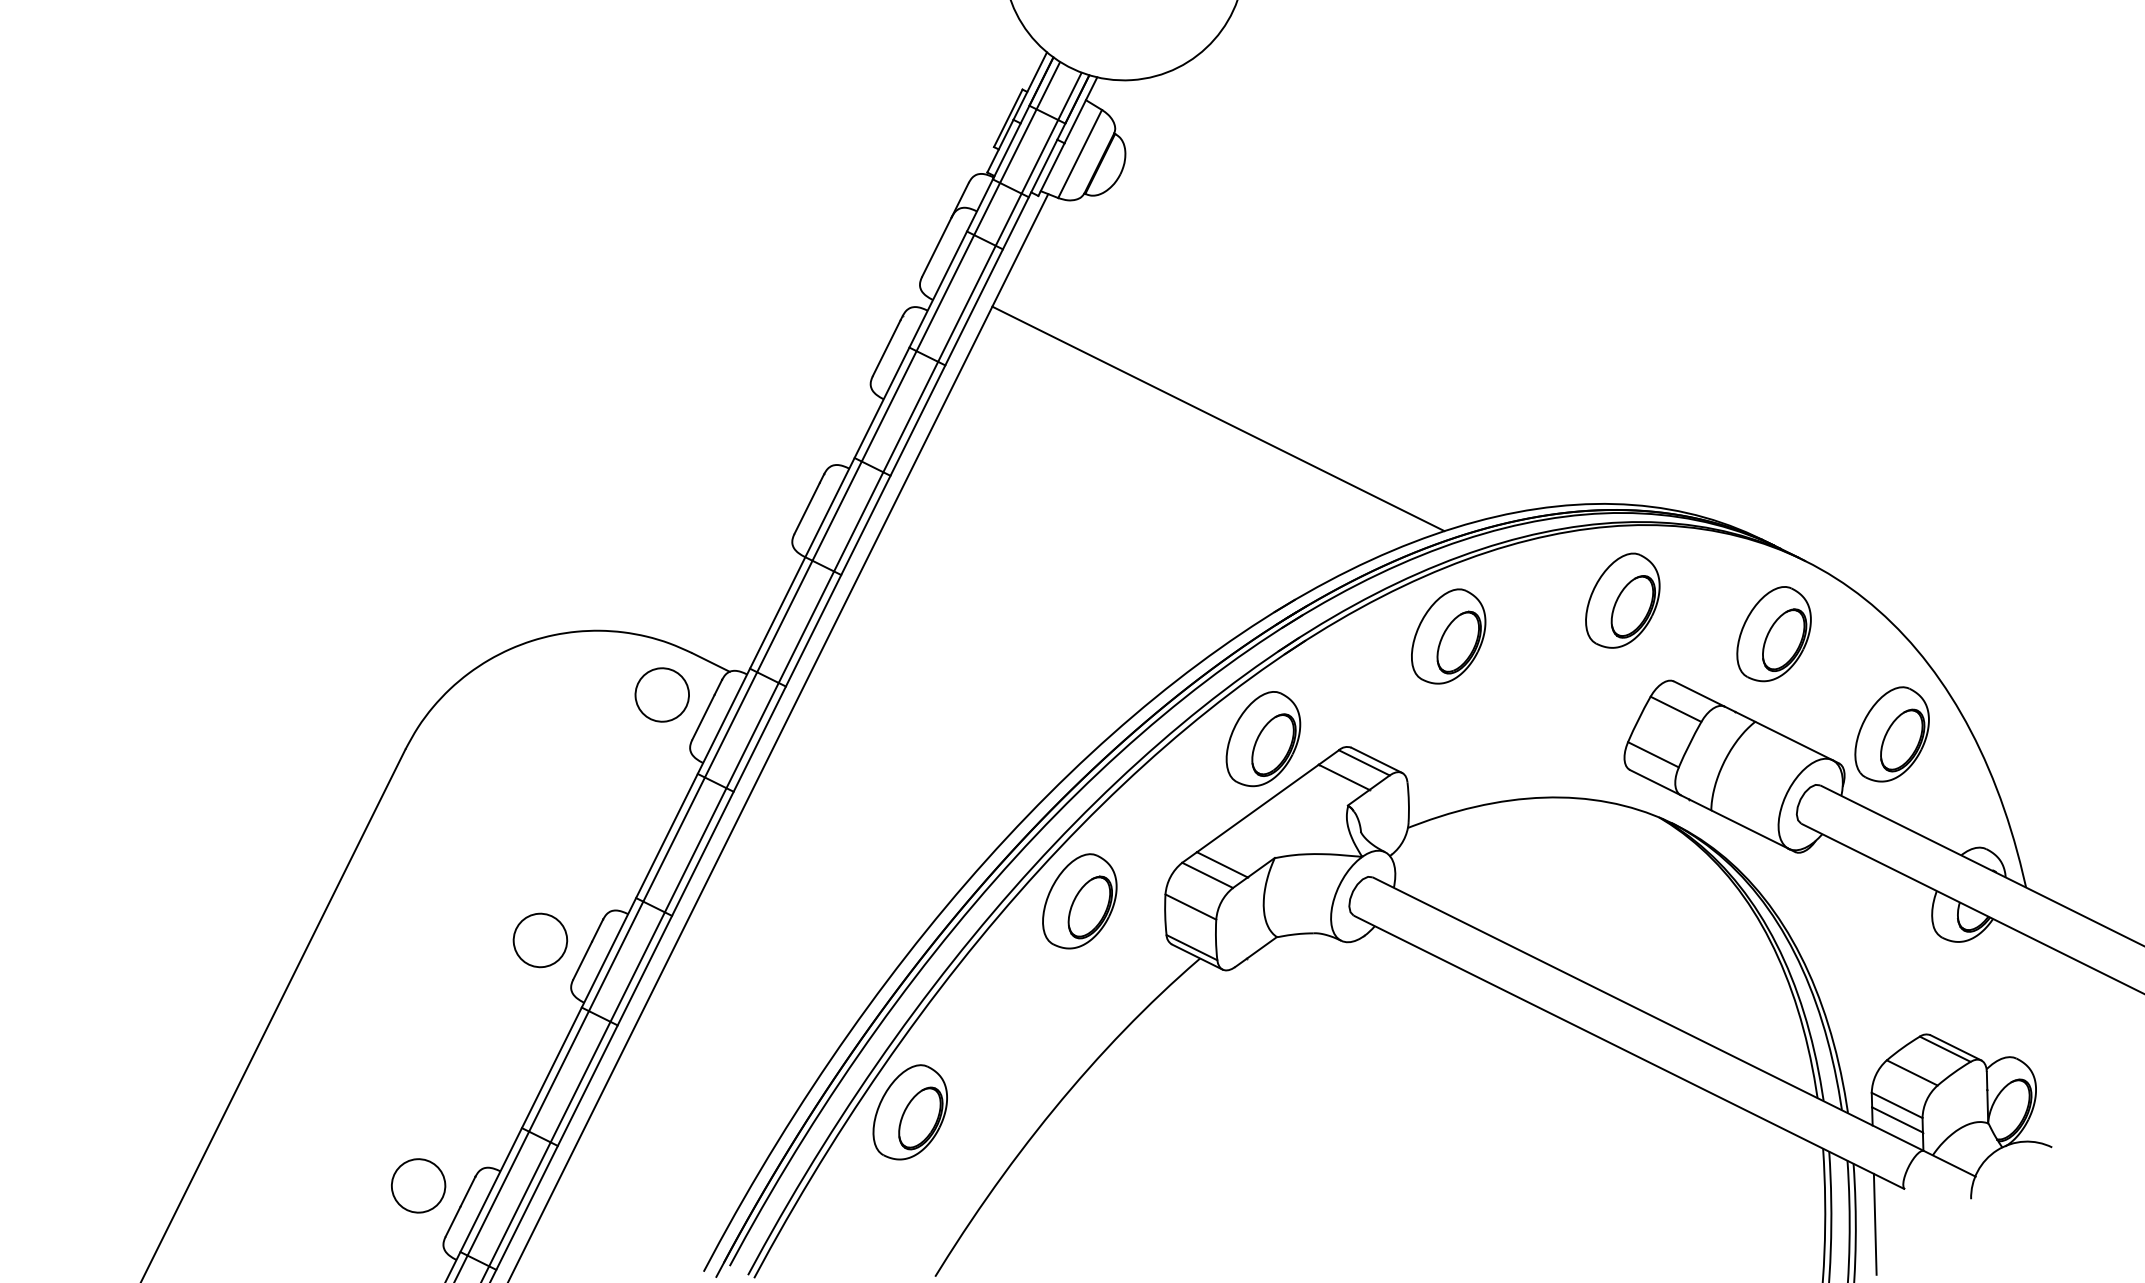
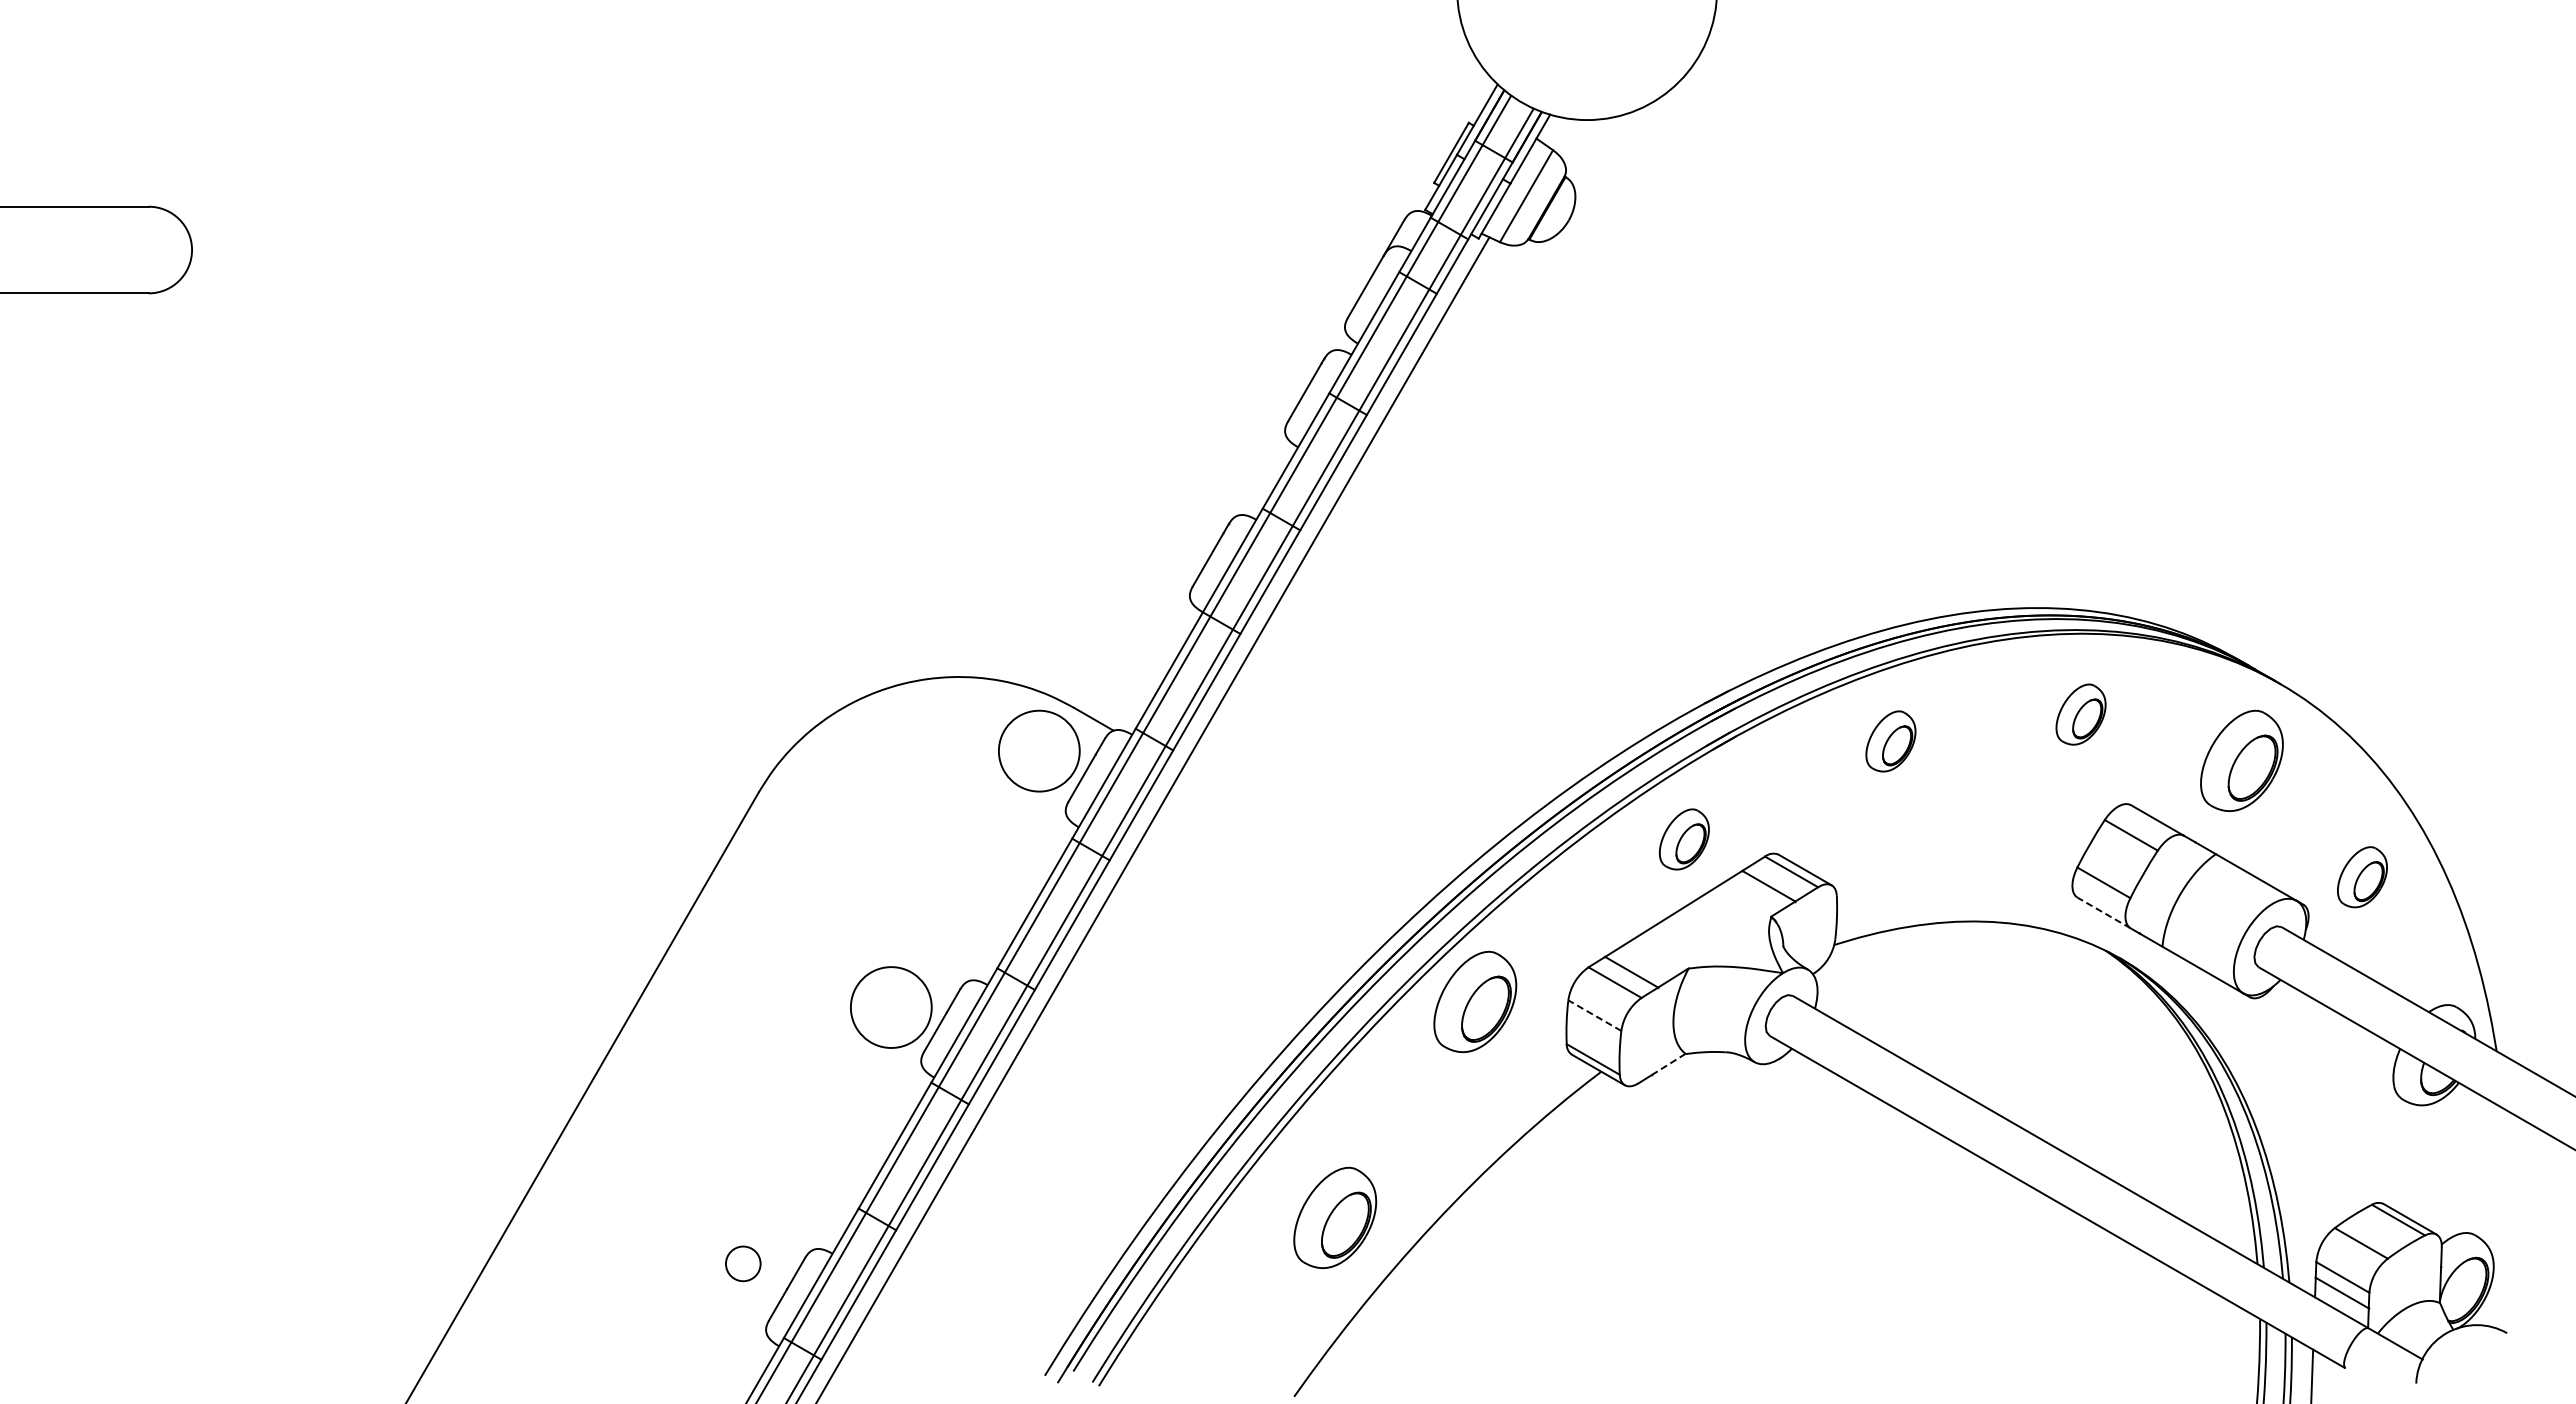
line: (1218, 418) -> (1657, 490), removed
part: (1622, 600) -> (2080, 714), size x0.6
part: (1448, 636) -> (1890, 741), size x0.6
circle: (662, 695) -> (1039, 751), size x1.4
part: (1892, 734) -> (2362, 877), size x0.6
part: (1263, 739) -> (1684, 839), size x0.6
line: (1655, 782) -> (2104, 912), solid -> dashed
line: (1190, 906) -> (1594, 1015), solid -> dashed
circle: (540, 940) -> (891, 1007), size x1.4
line: (1261, 947) -> (1668, 1064), solid -> dashed
part: (910, 1111) -> (1335, 1217), moved
circle: (418, 1185) -> (743, 1263), size x0.6

